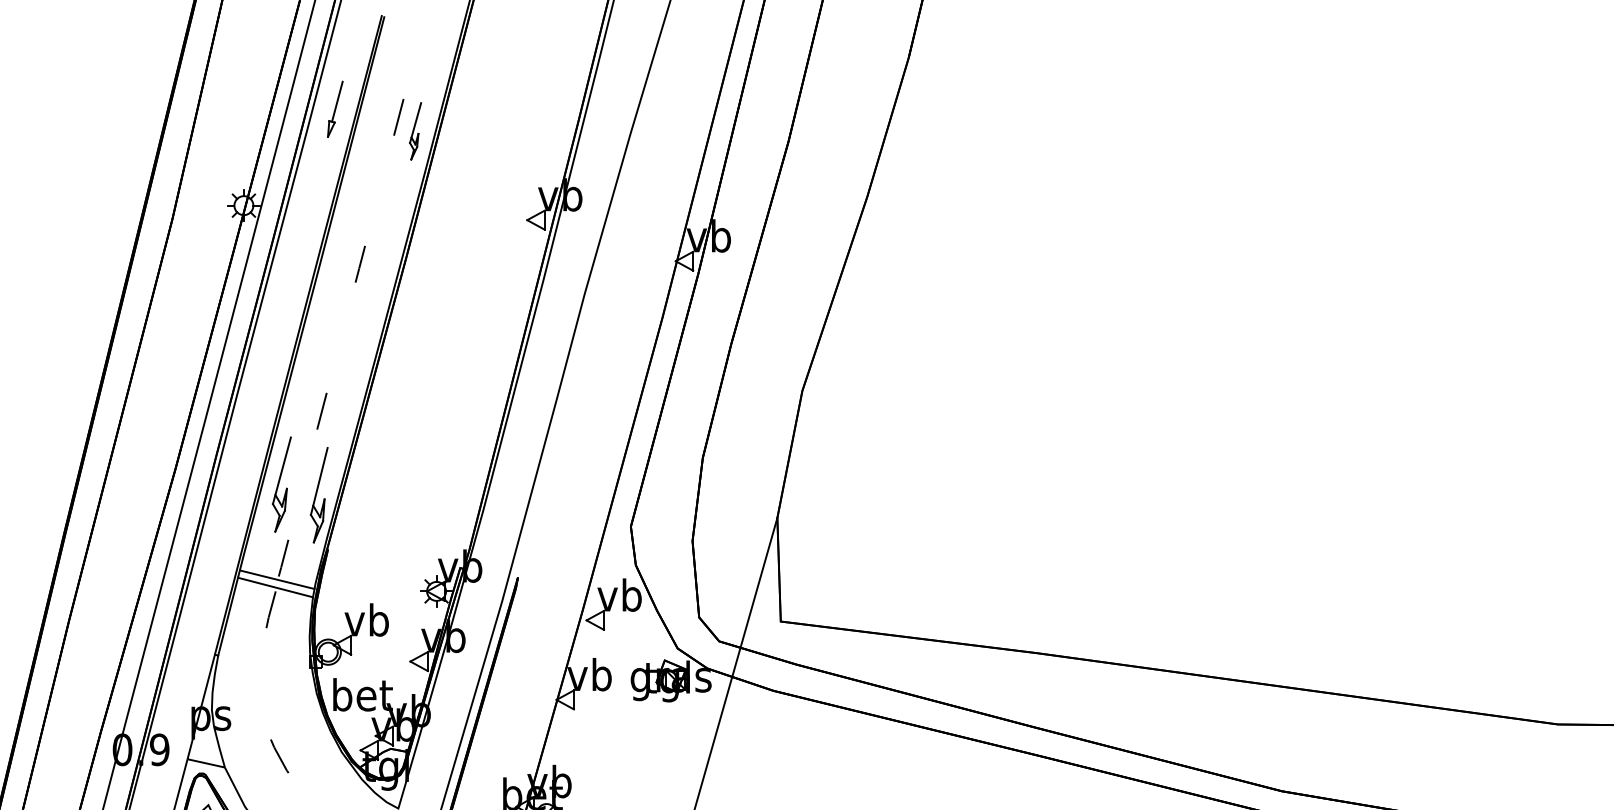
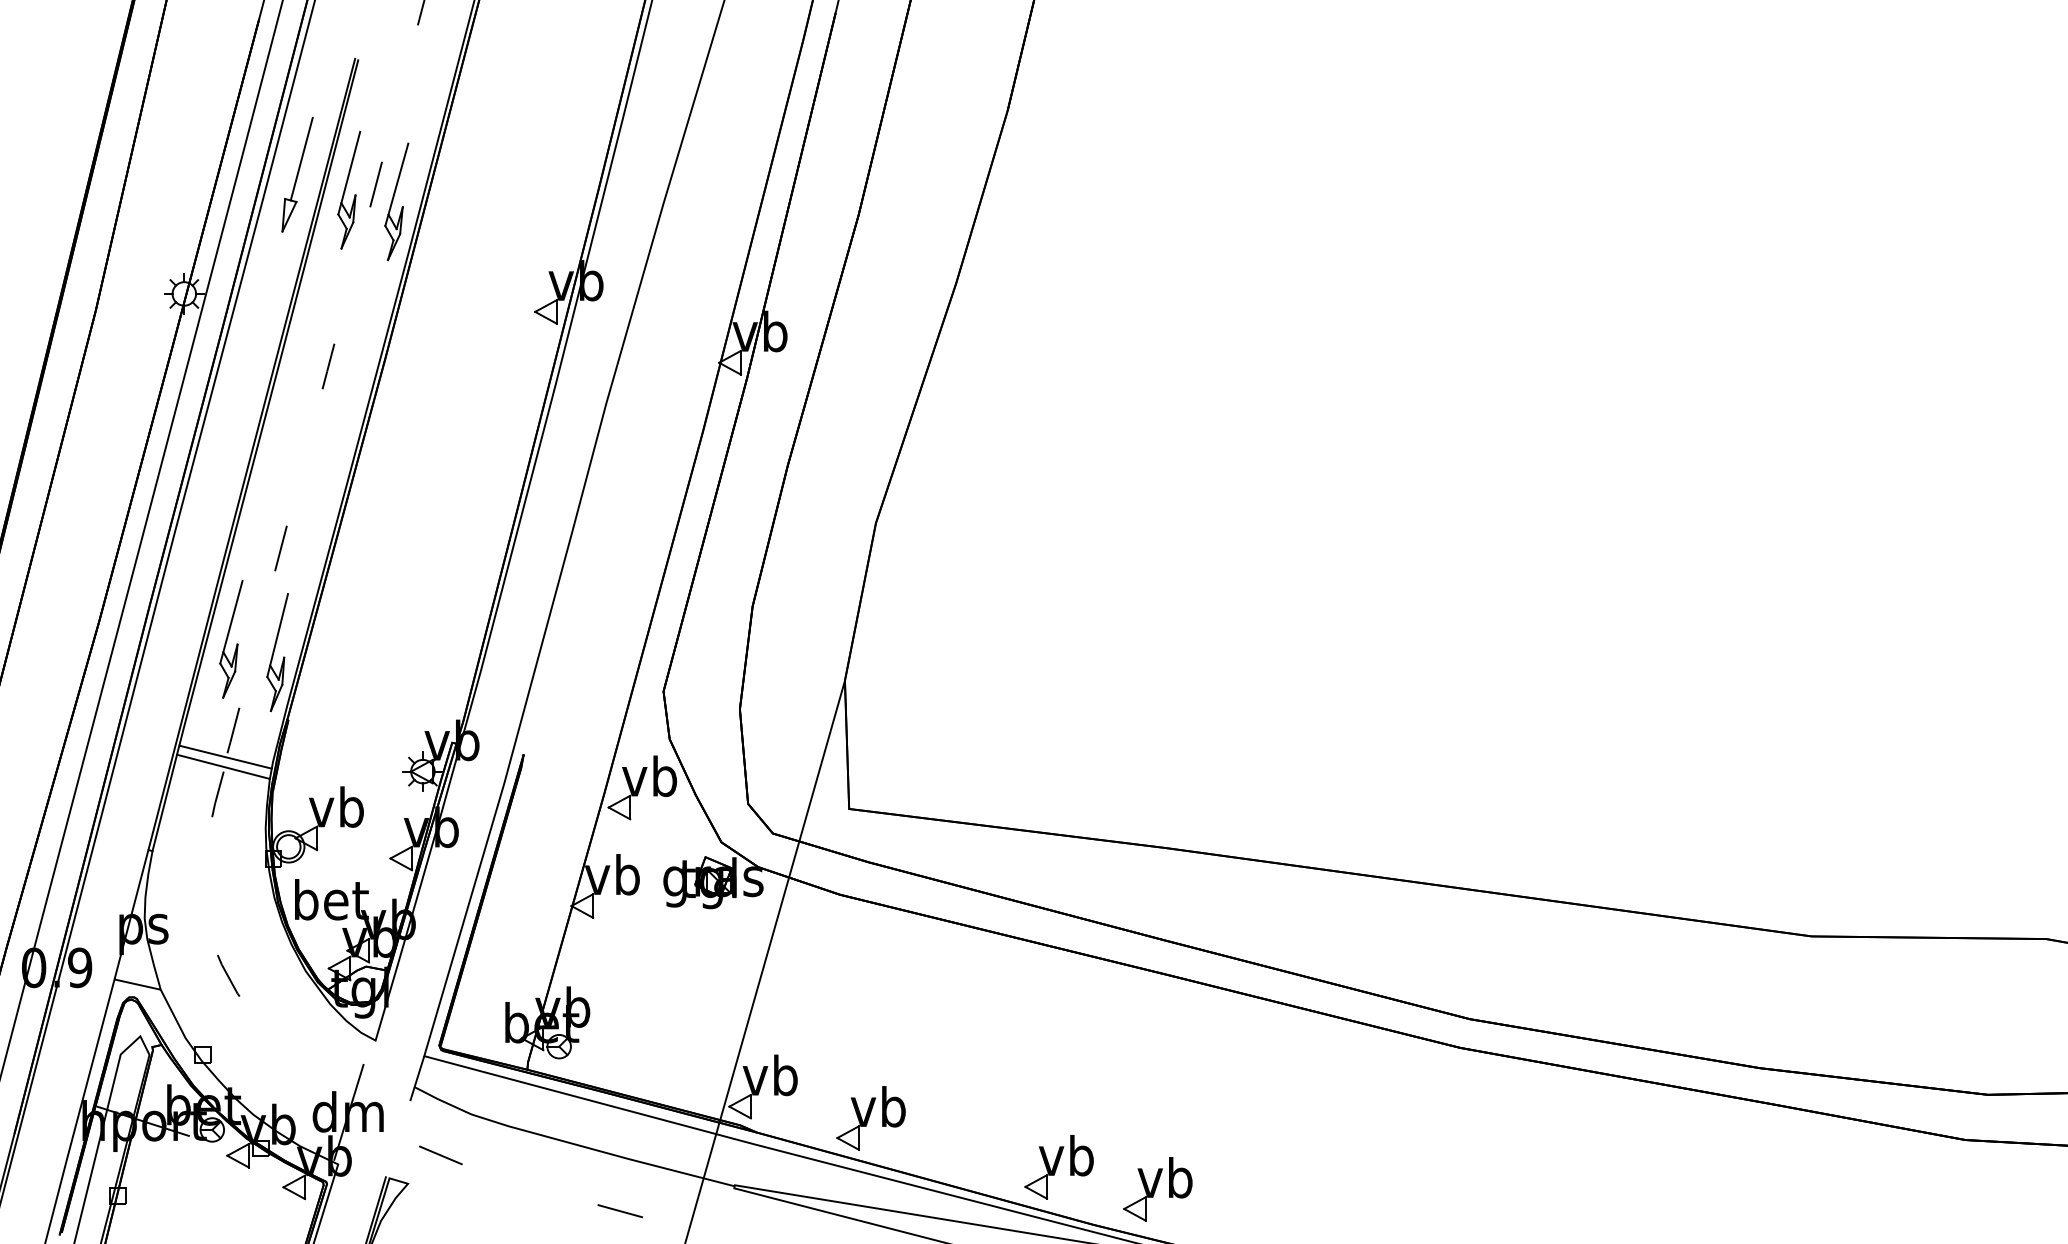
part: (335, 109) -> (297, 174), size x1.67
part: (377, 121) -> (349, 189), added
part: (415, 131) -> (396, 201), size x1.67

